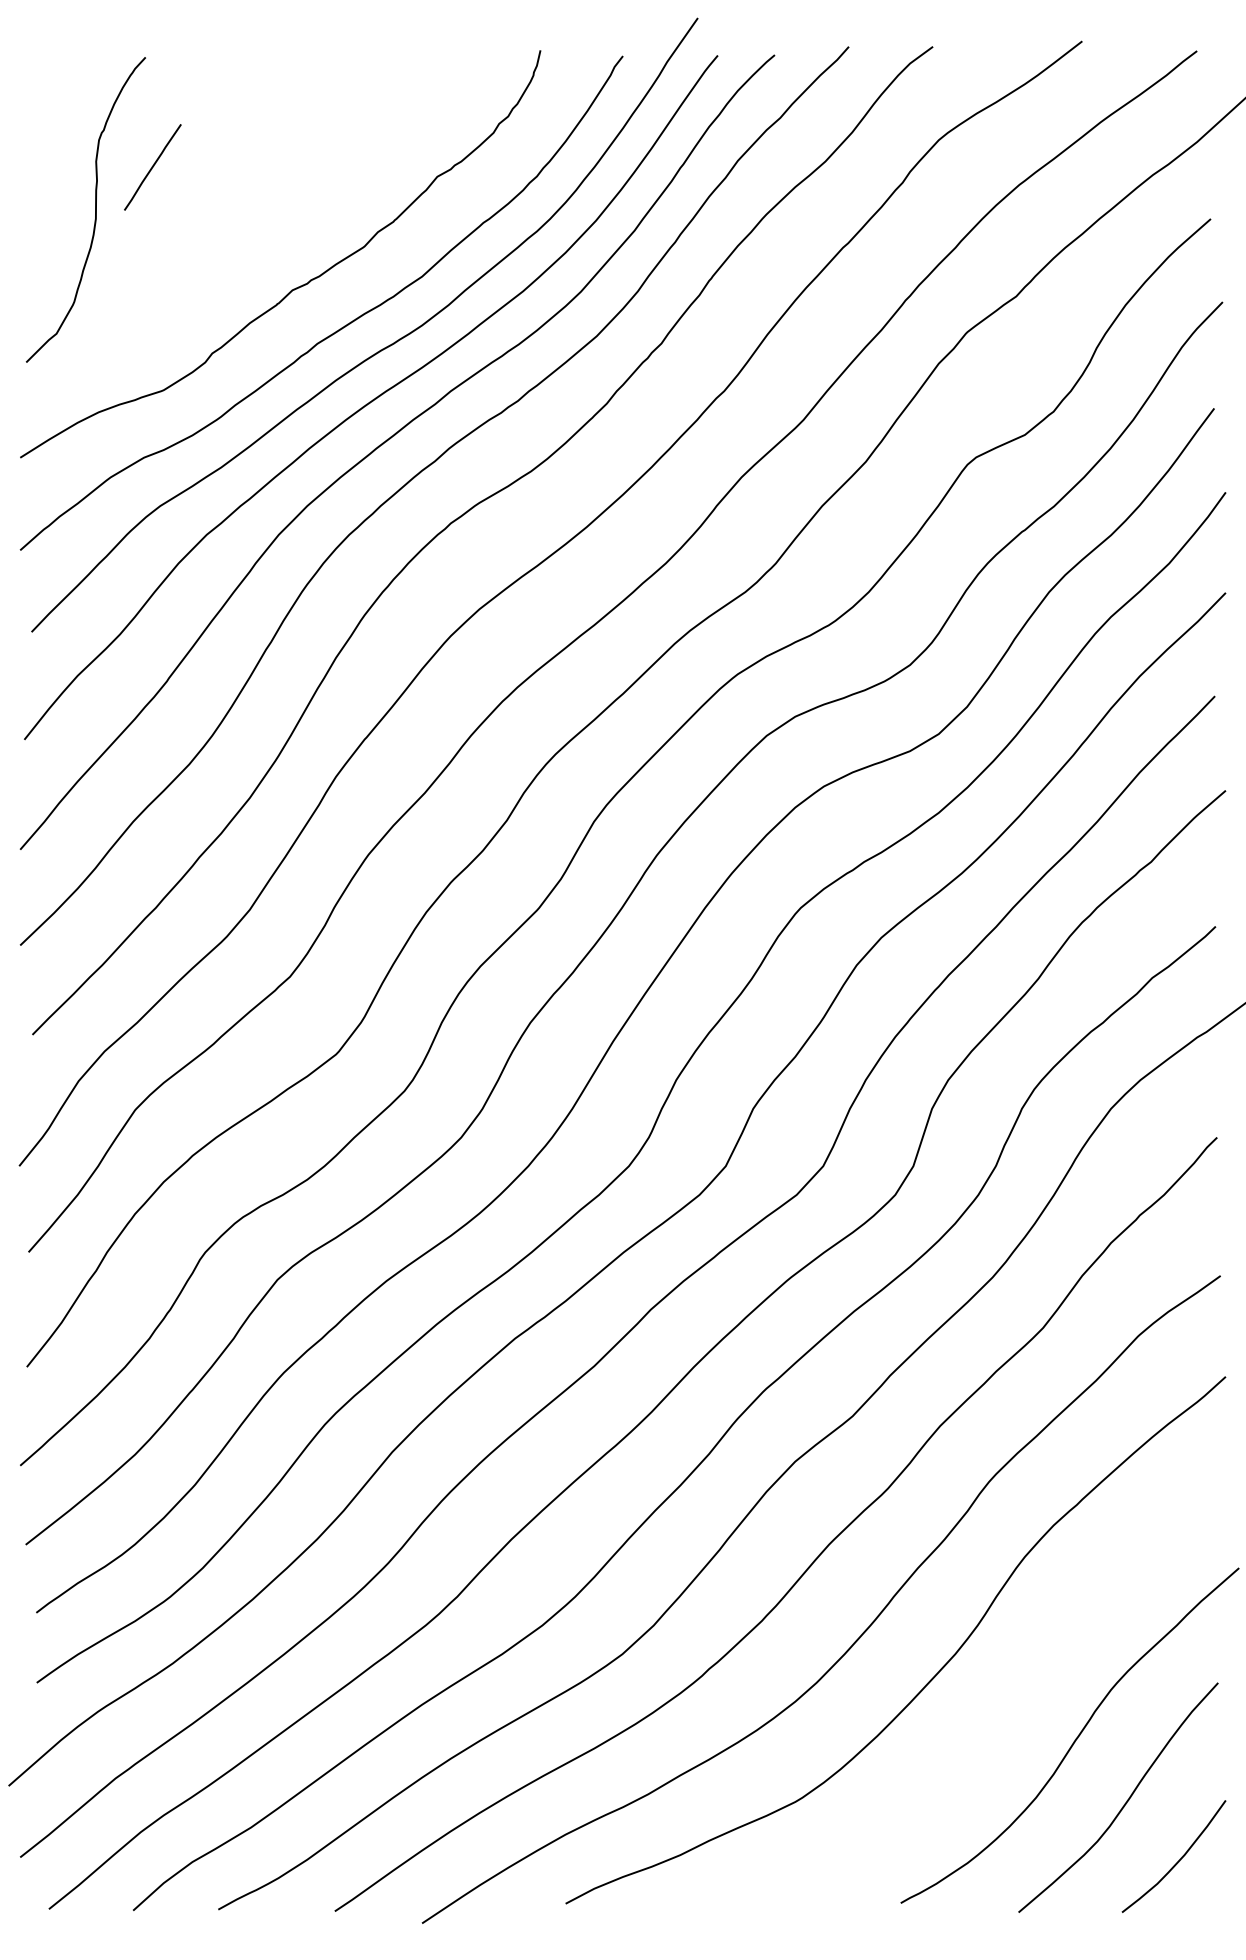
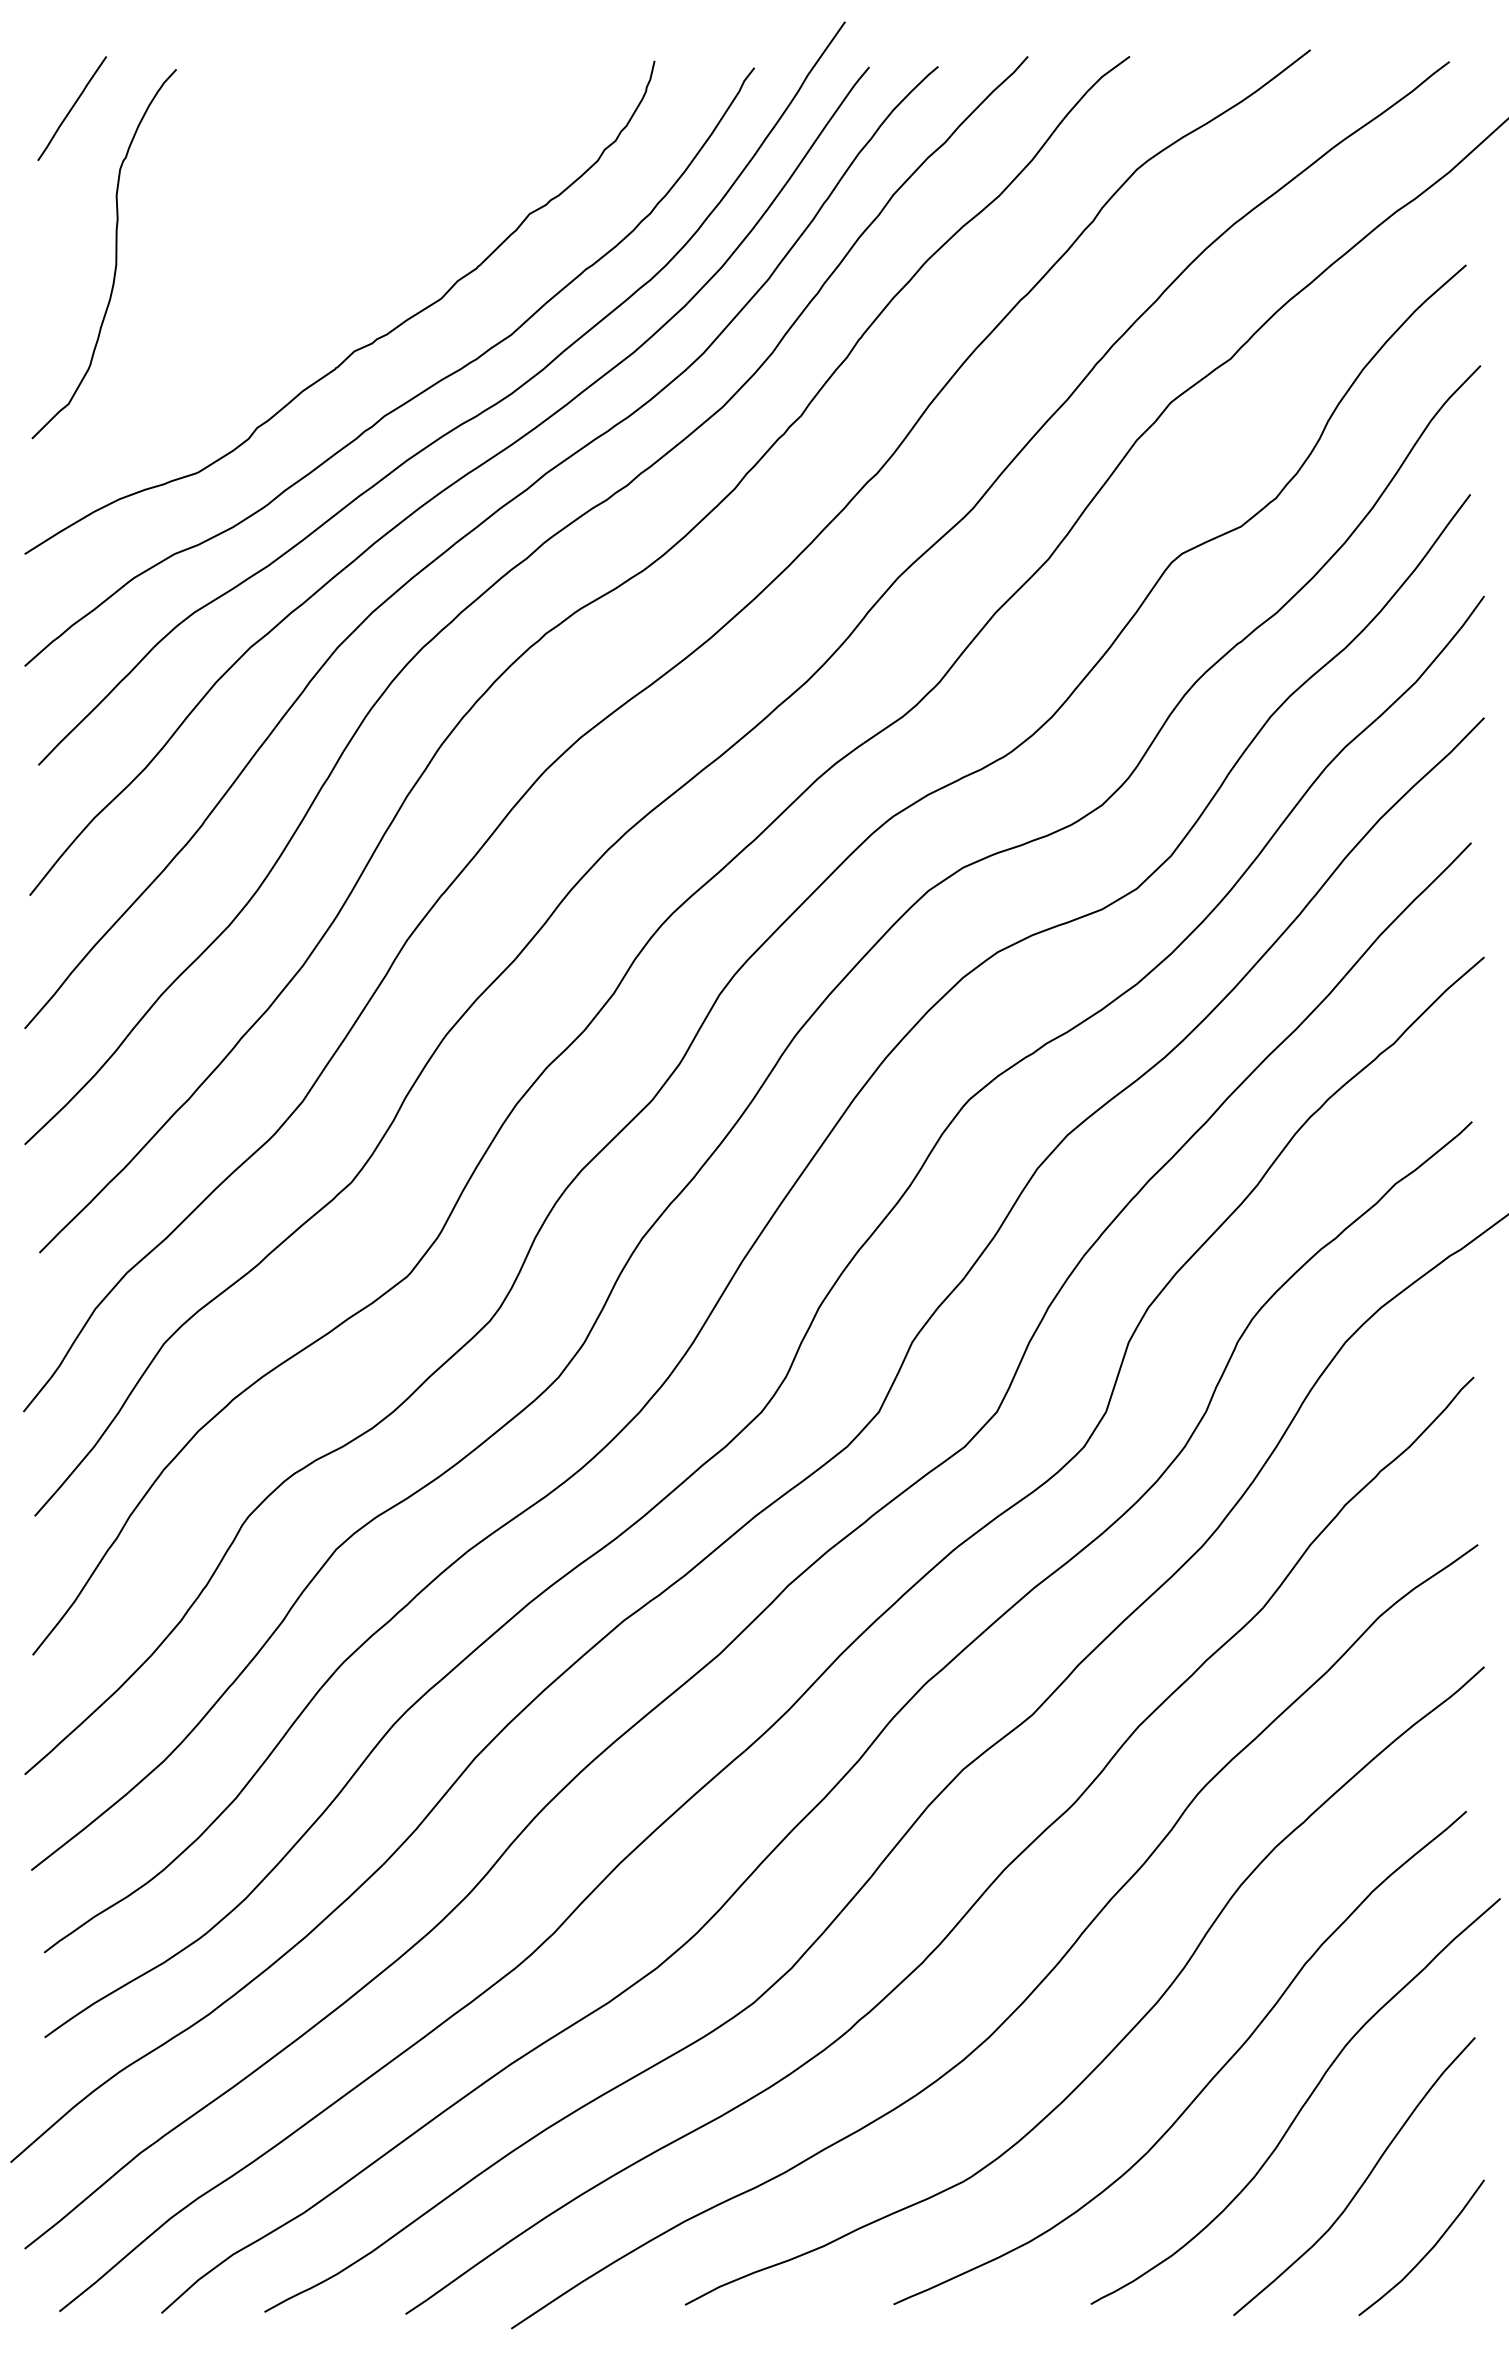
line: (152, 167) -> (71, 108), moved
curve: (997, 1719) -> (1208, 2081), added

